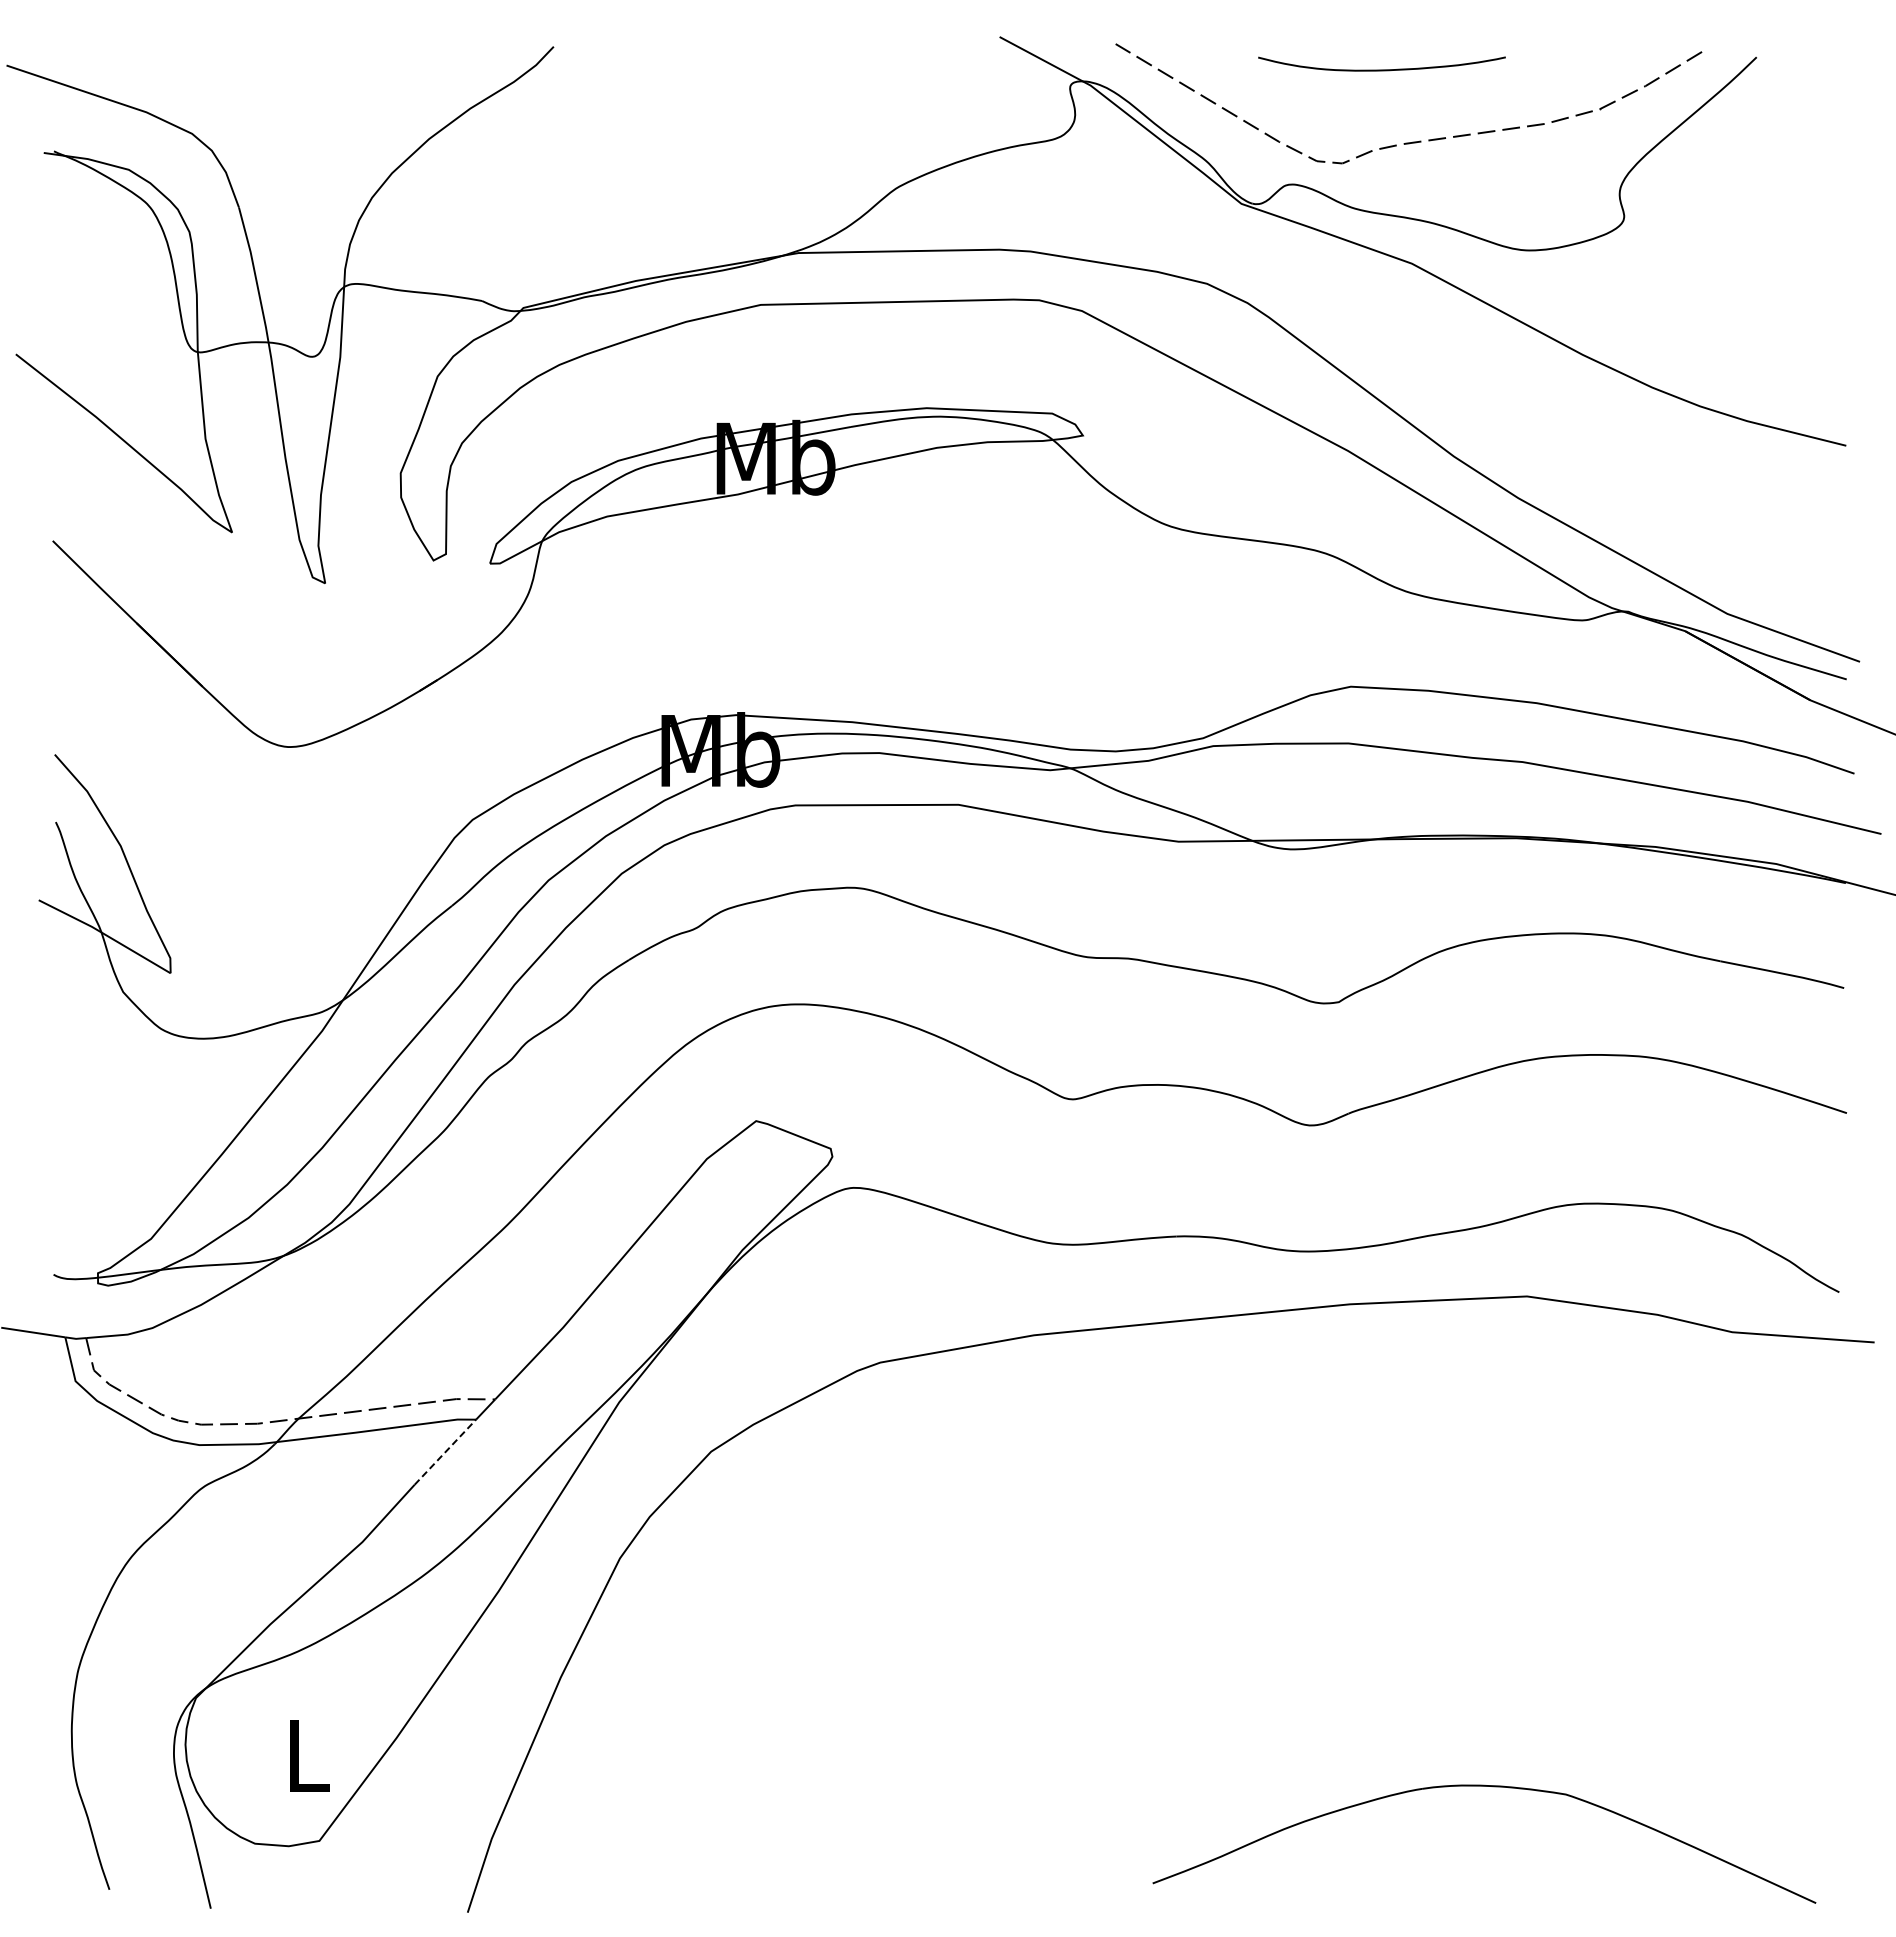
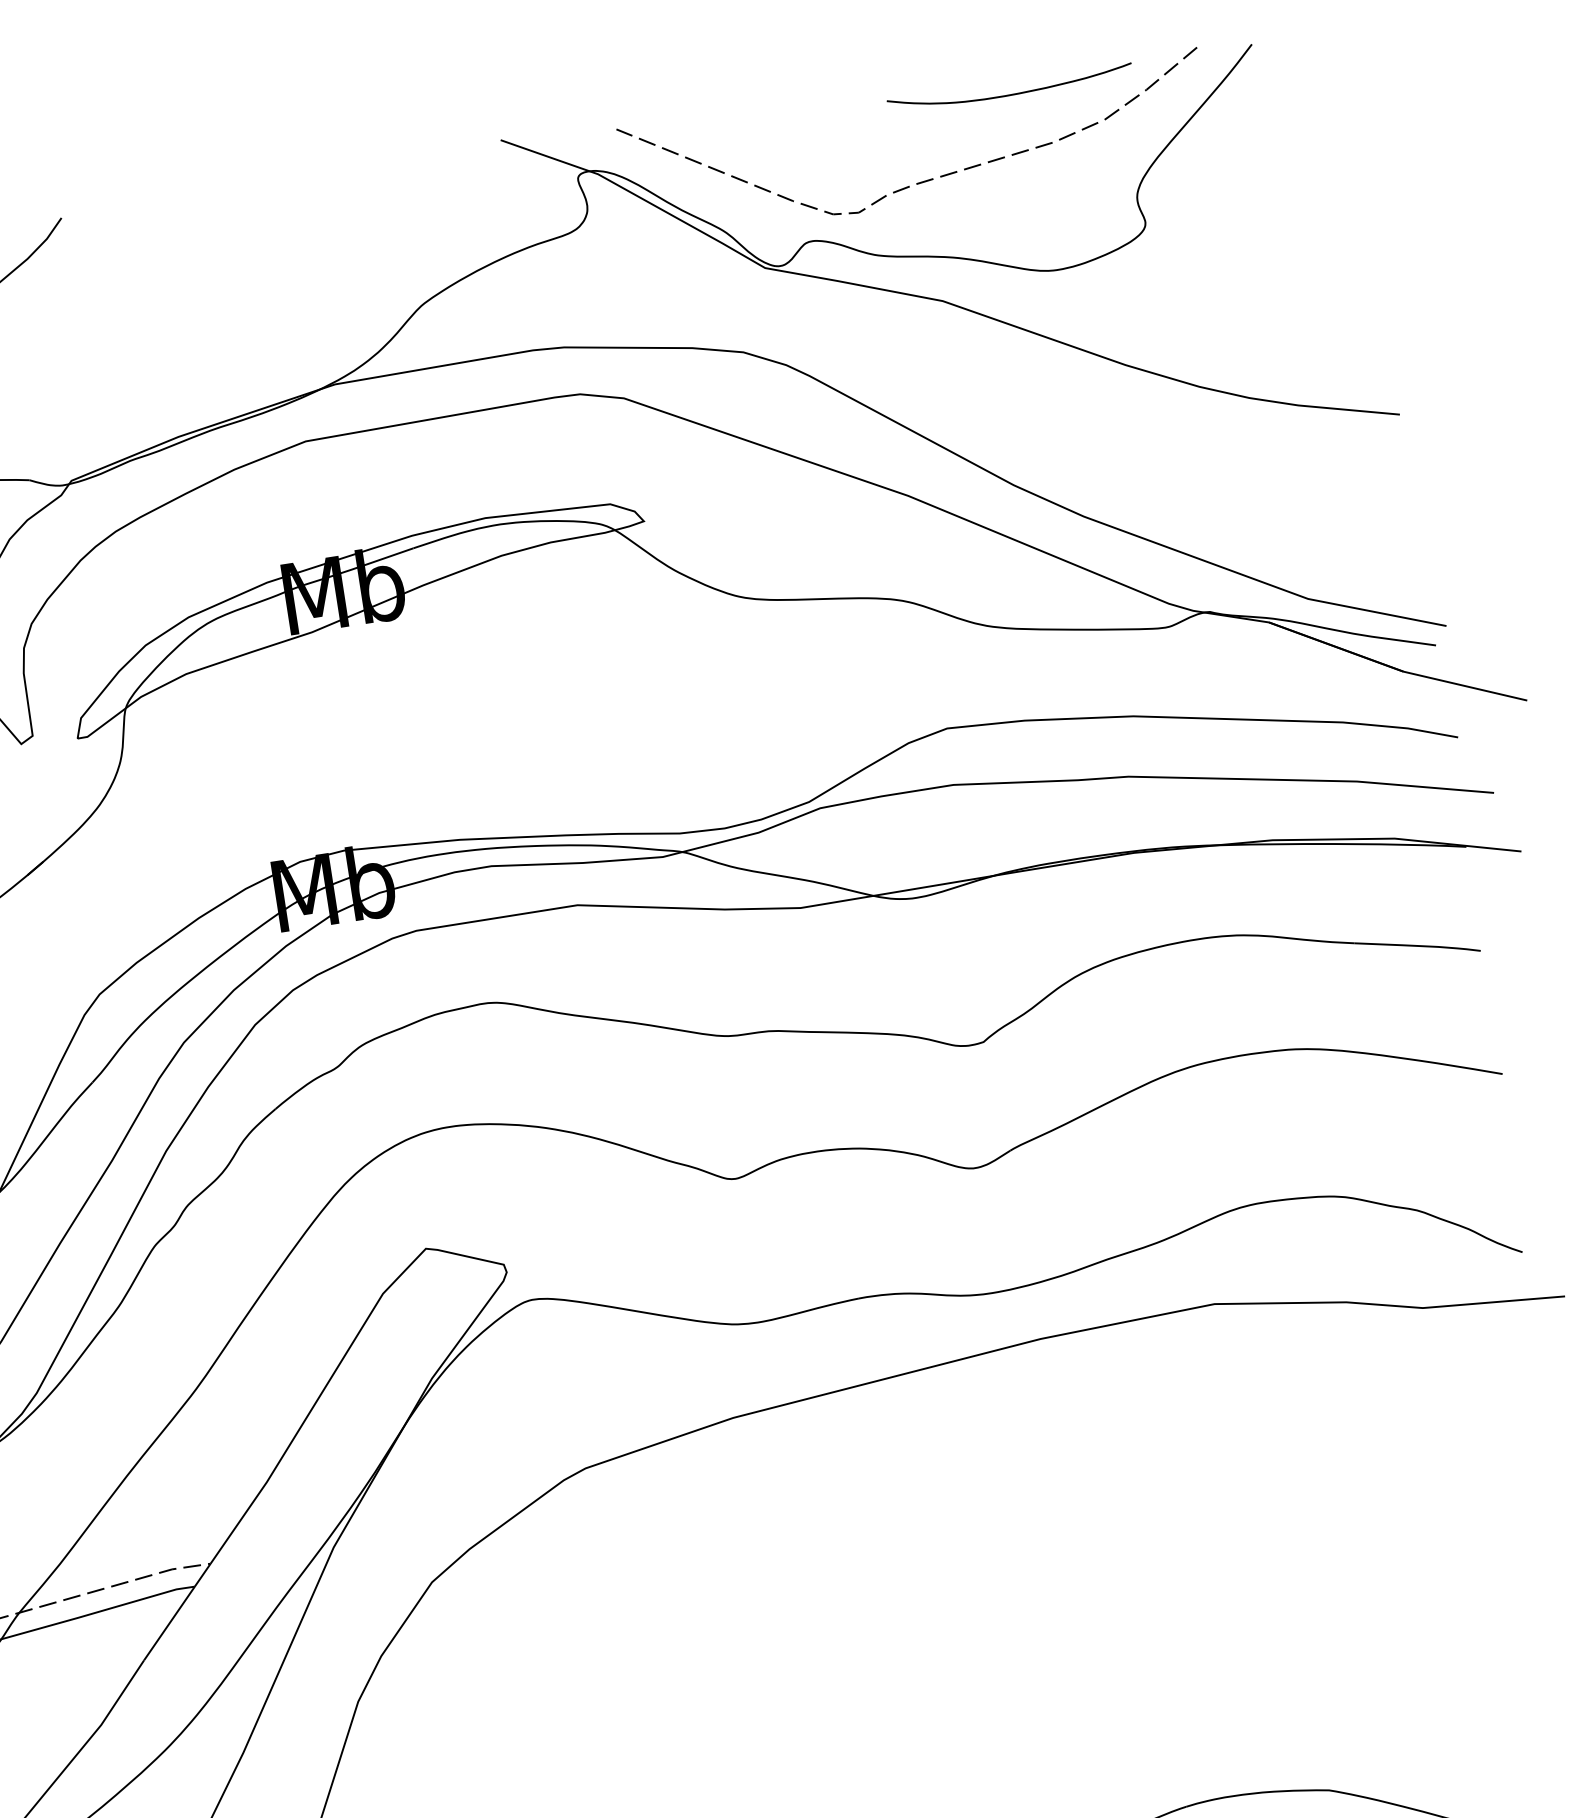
curve: (1381, 69) -> (1010, 94), moved
line: (445, 1452) -> (169, 1623), dashed -> solid

